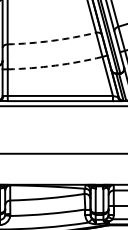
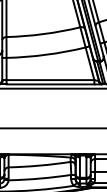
arc: (52, 40) -> (43, 33), dashed -> solid
arc: (55, 65) -> (46, 54), dashed -> solid

